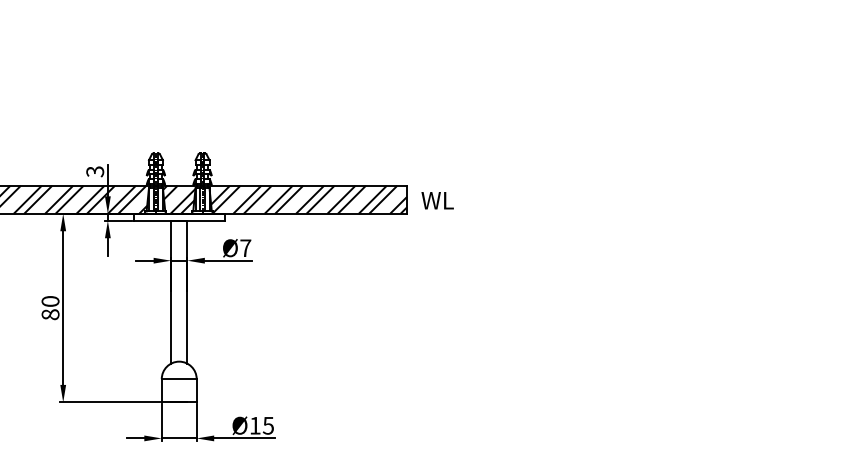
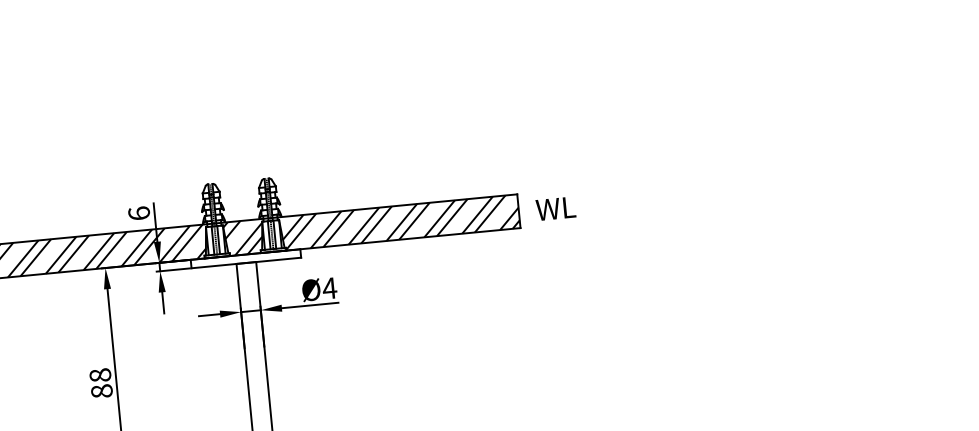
text: (95, 171) -> (139, 213), 3 -> 6
text: (245, 247) -> (329, 287), Ø7 -> Ø4
text: (50, 301) -> (100, 375), 80 -> 88

